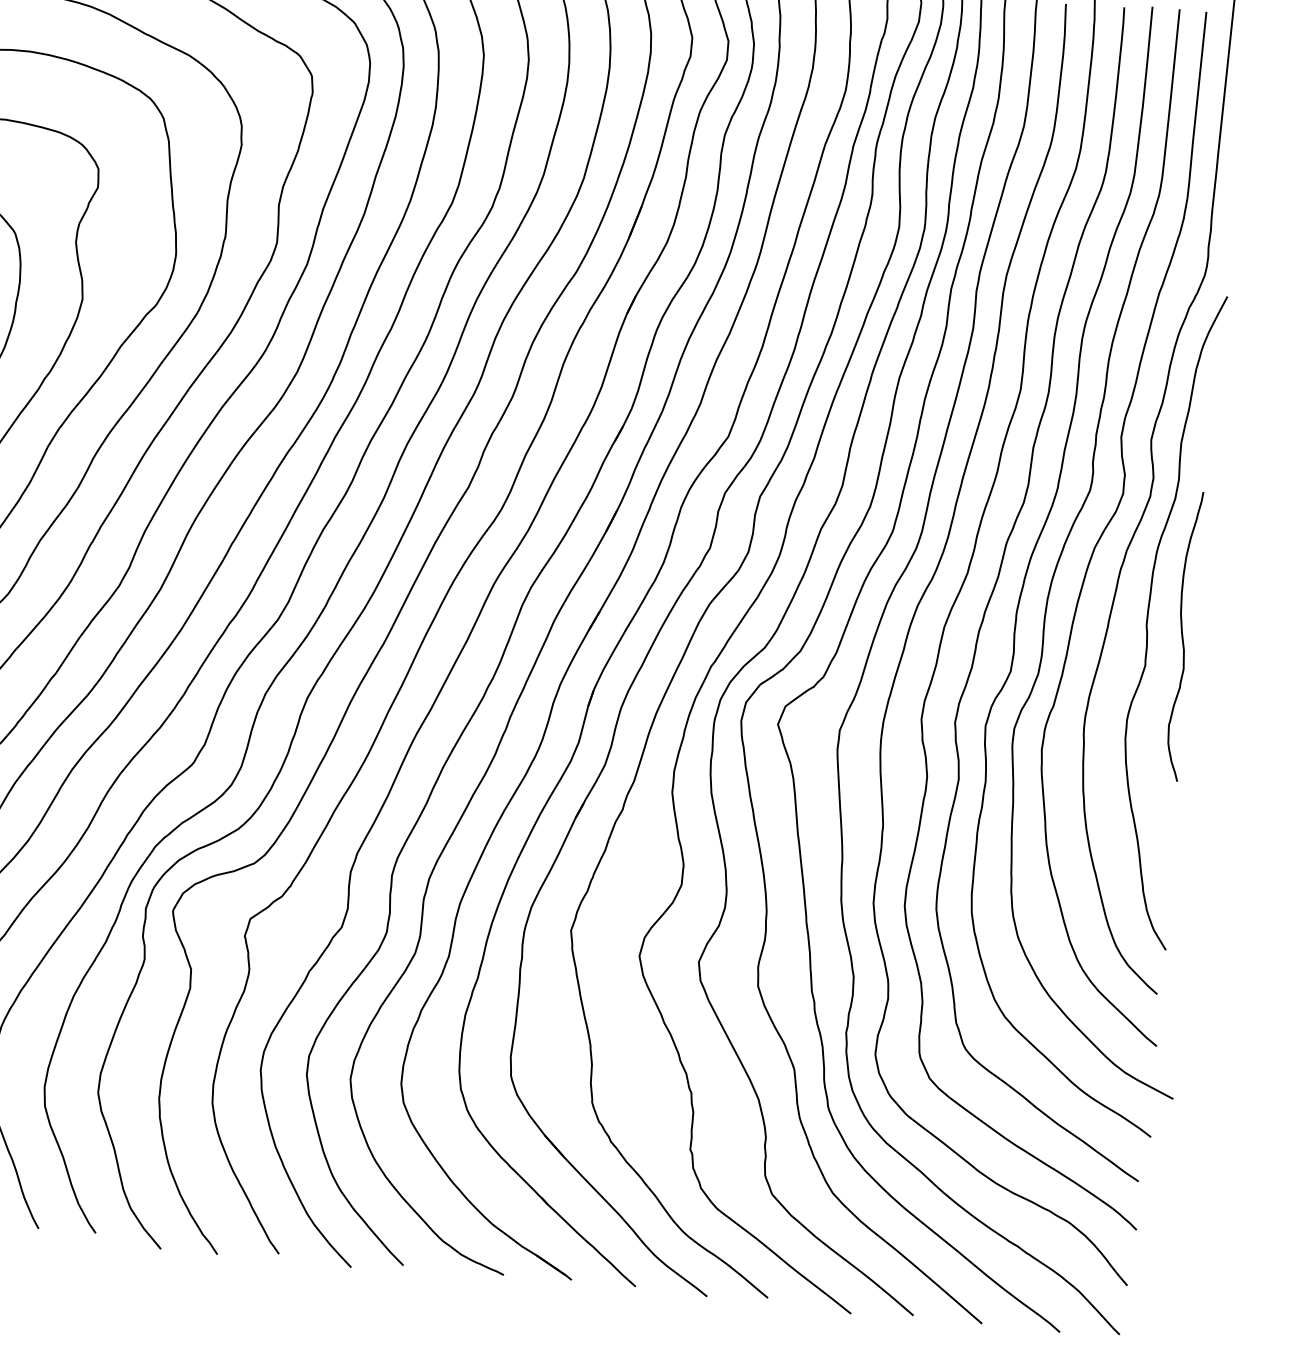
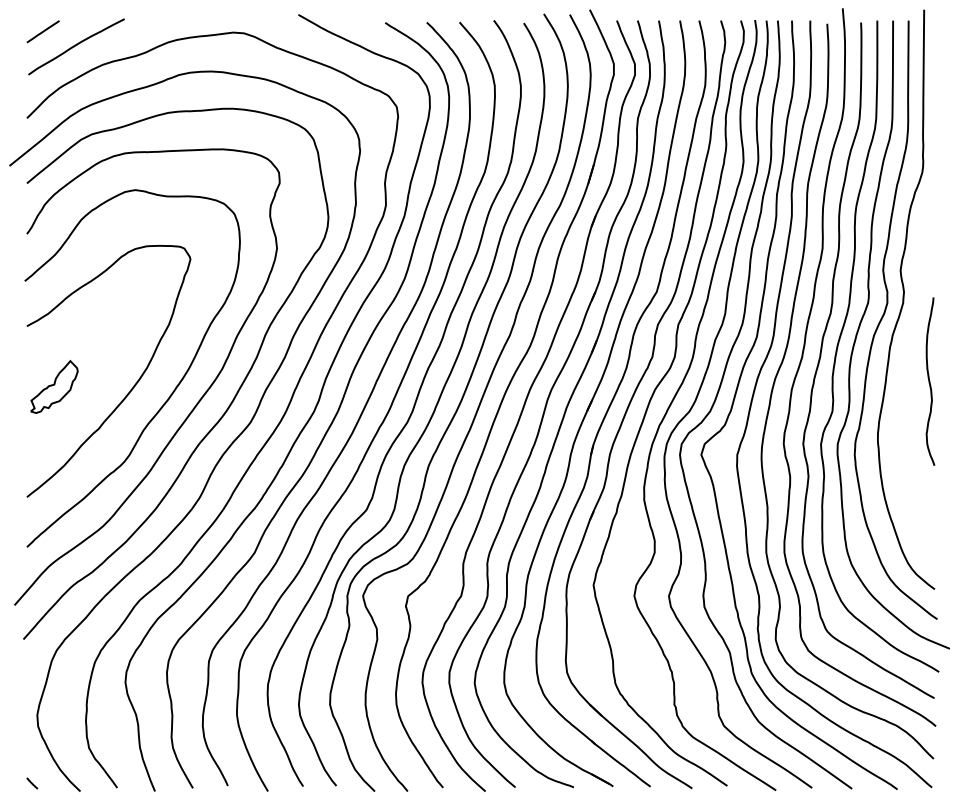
curve: (1149, 618) -> (909, 373), removed

